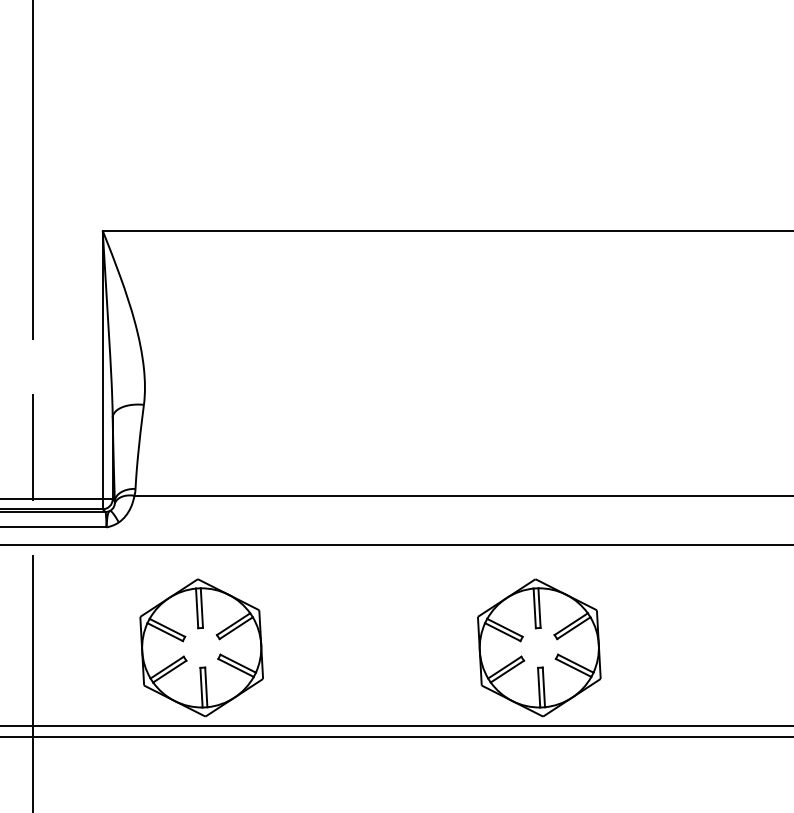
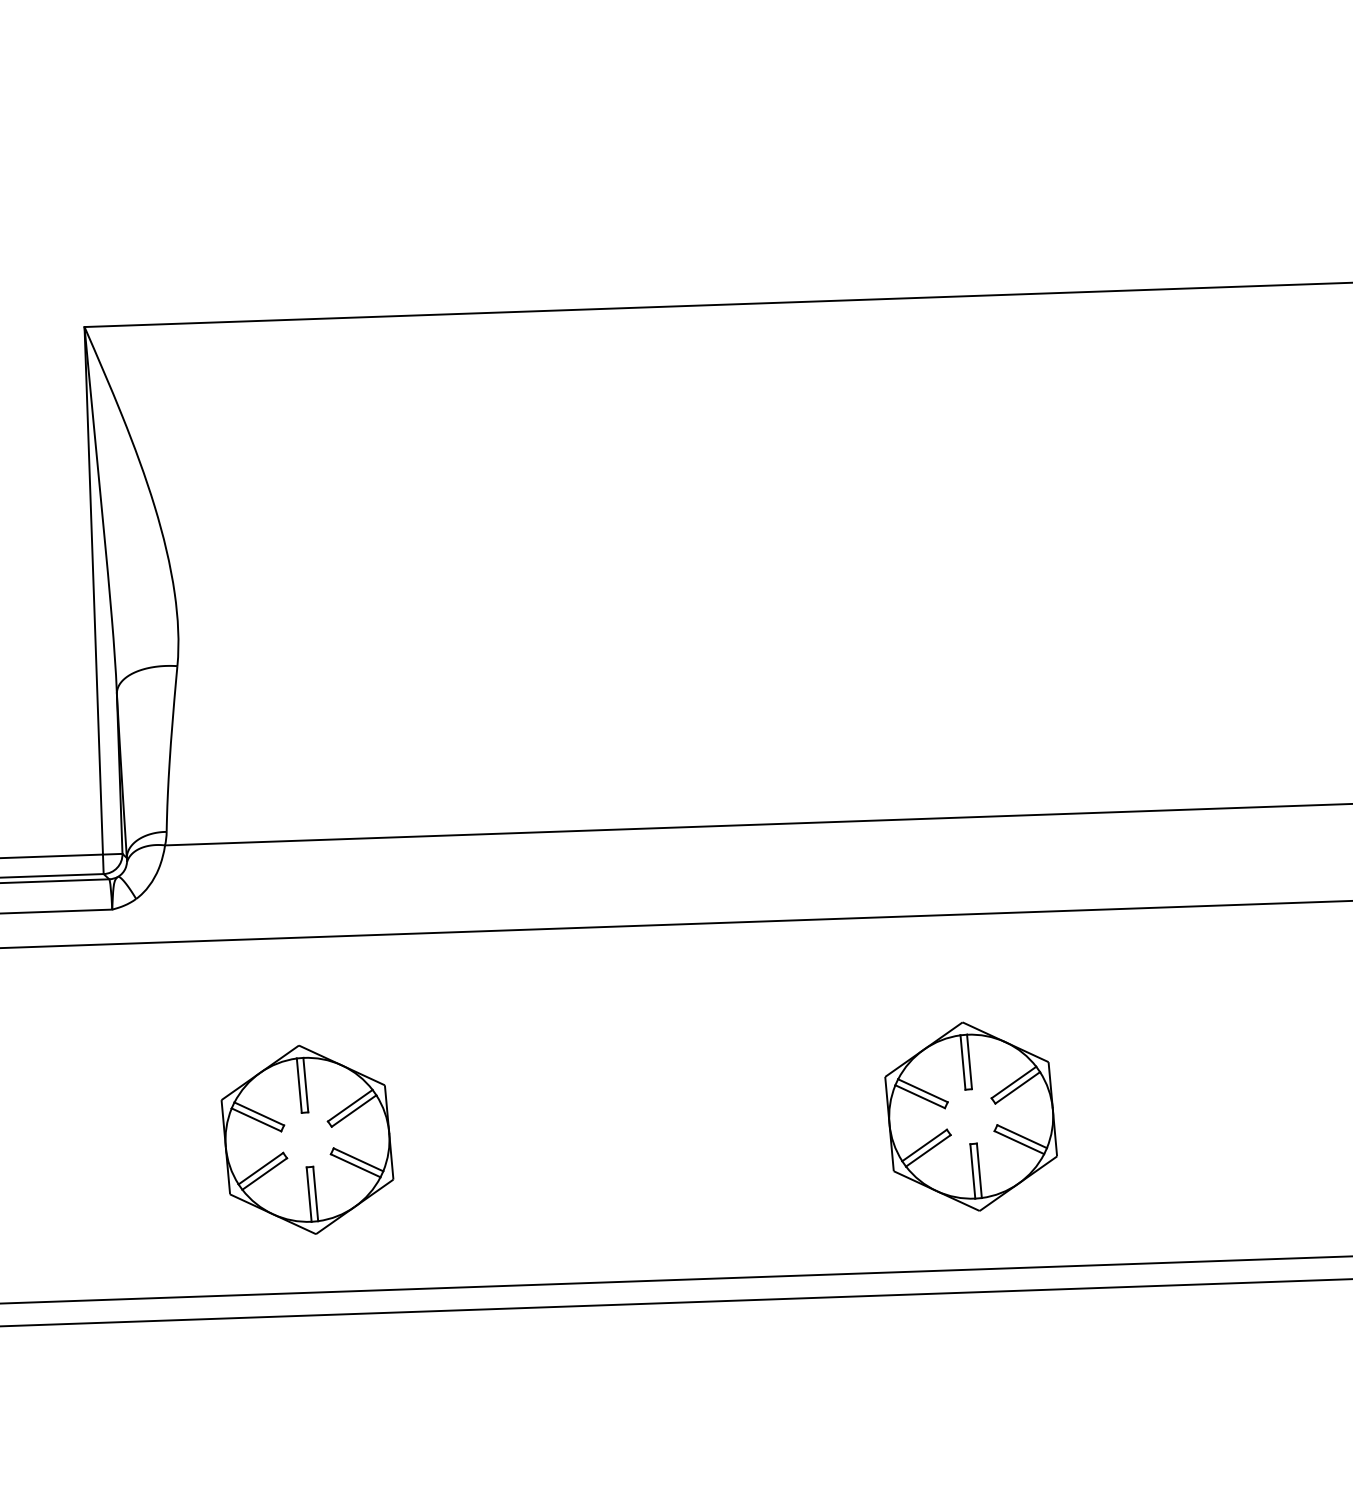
part: (201, 647) -> (307, 1139), size x0.7
part: (539, 647) -> (971, 1115), size x0.7

